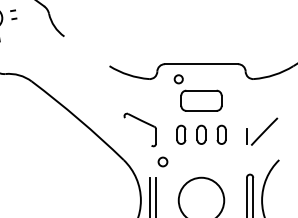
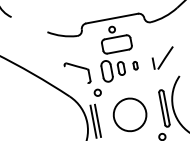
circle: (178, 79) -> (111, 29), moved
part: (181, 134) -> (107, 70), size x1.6
part: (221, 134) -> (135, 65), size x0.6

